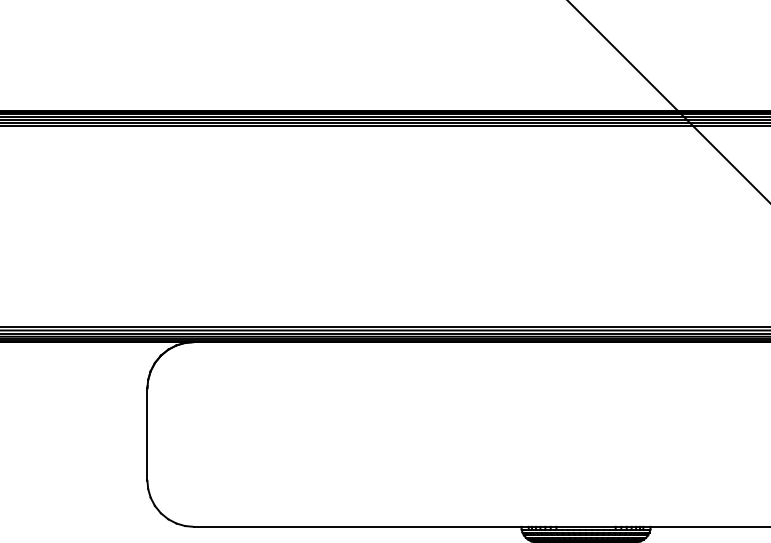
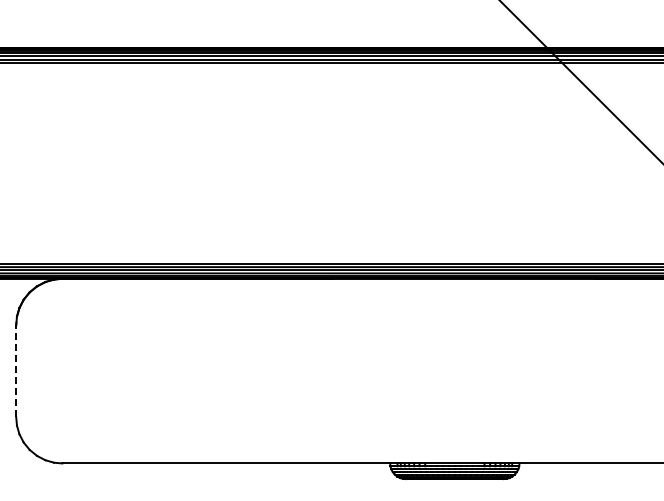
line: (147, 433) -> (16, 370), solid -> dashed

